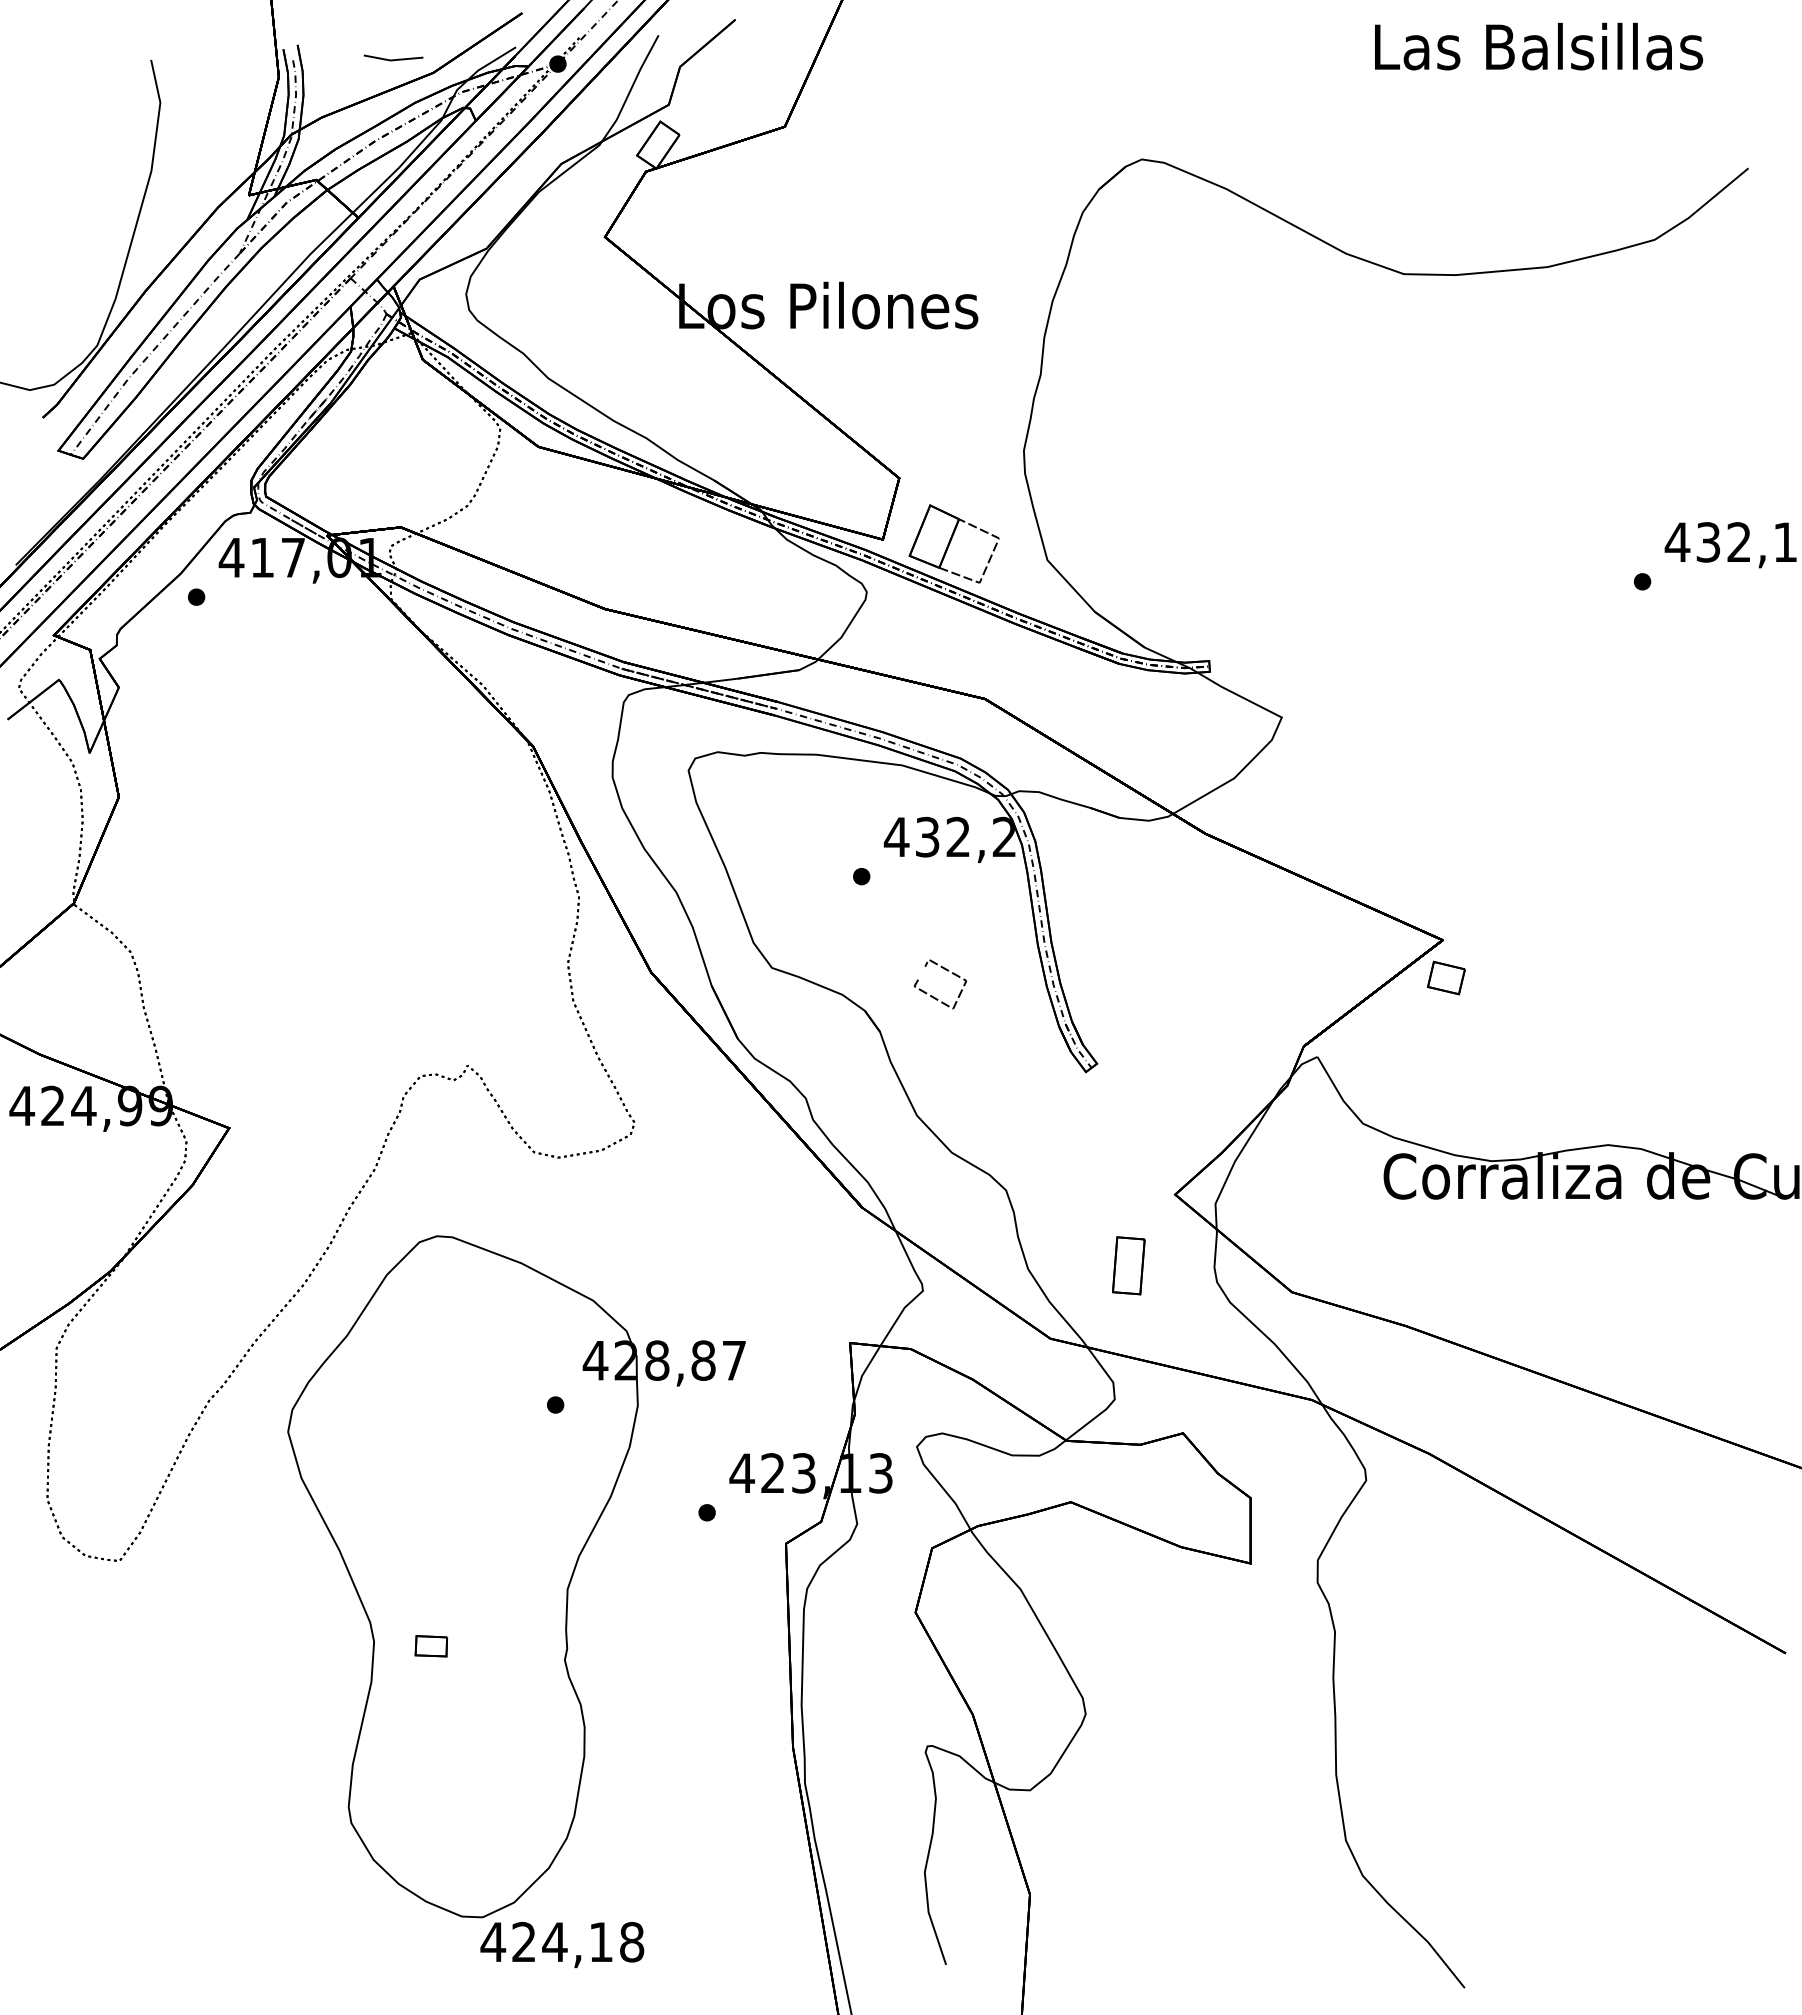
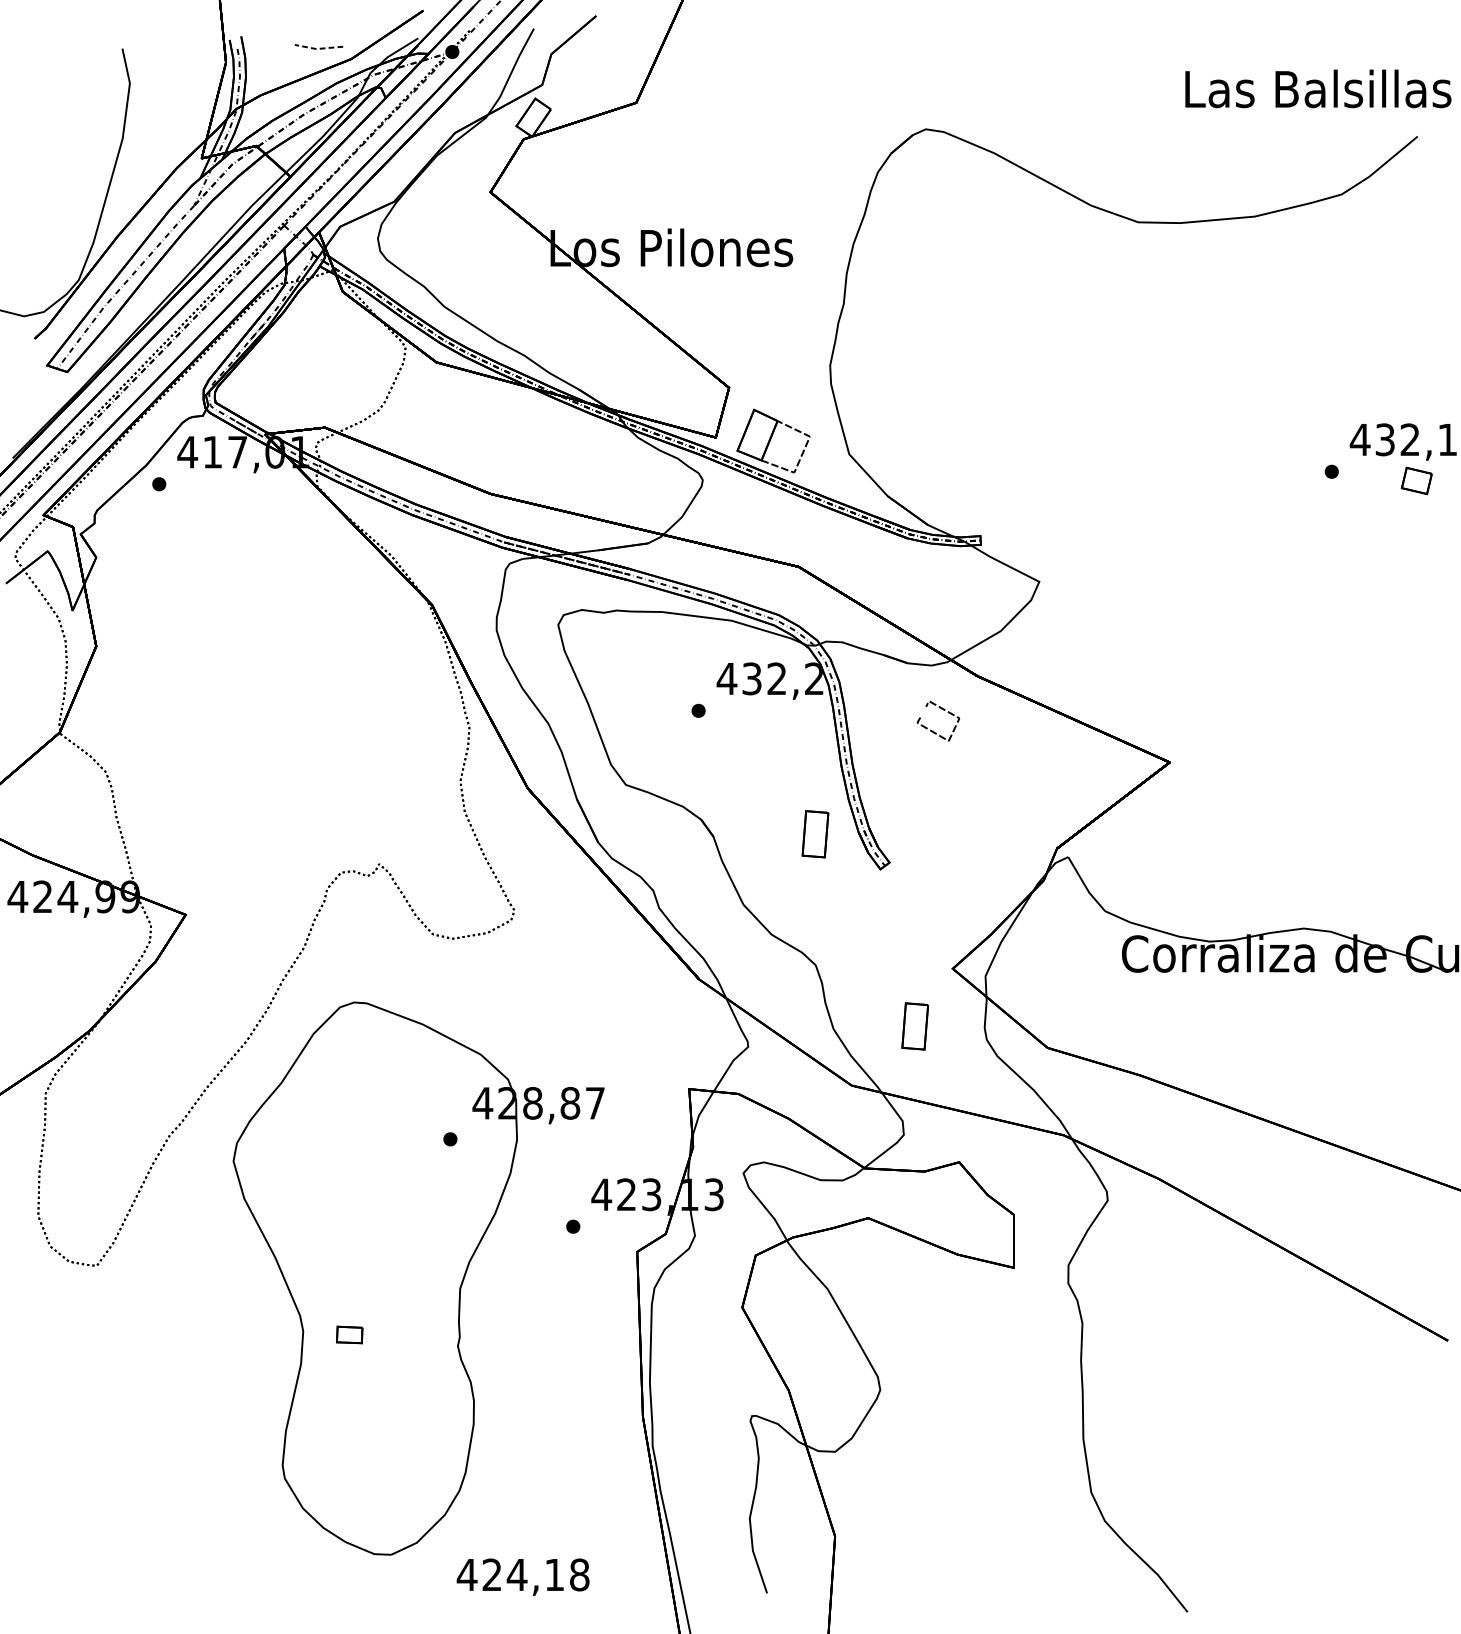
text: (1539, 46) -> (1318, 88), moved
line: (392, 60) -> (318, 49), solid -> dashed
part: (1446, 977) -> (1416, 480), moved
curve: (932, 995) -> (932, 730), moved
part: (1005, 1028) -> (815, 834), added
text: (562, 1945) -> (523, 1577), moved

